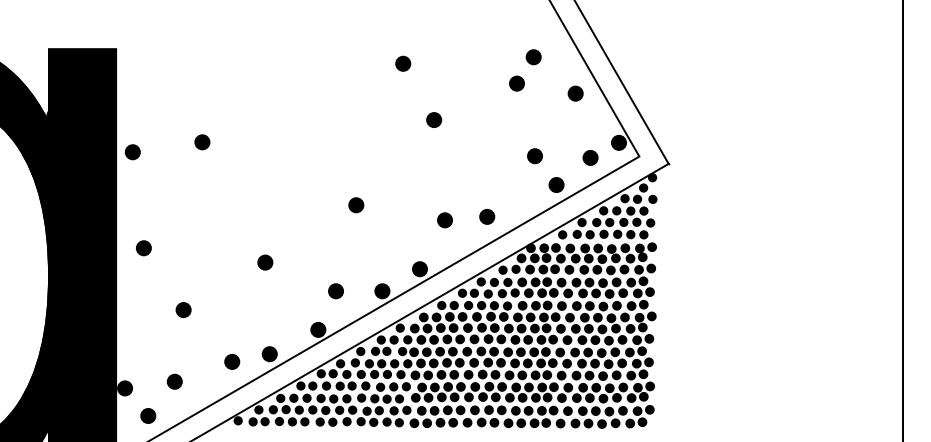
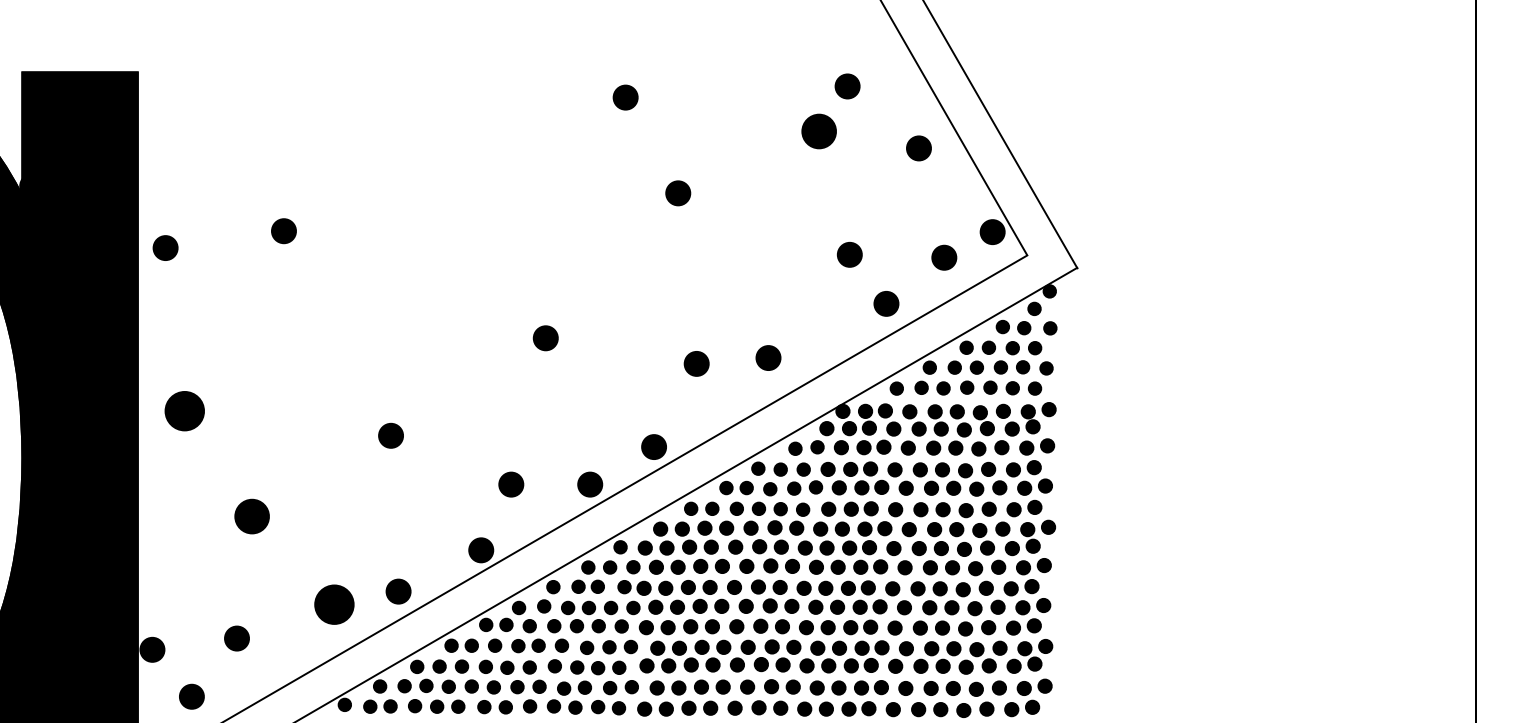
part: (516, 83) -> (818, 131), size x1.4
part: (143, 248) -> (183, 411), size x1.6
part: (183, 309) -> (251, 515), size x1.4
part: (232, 361) -> (335, 604), size x1.6

